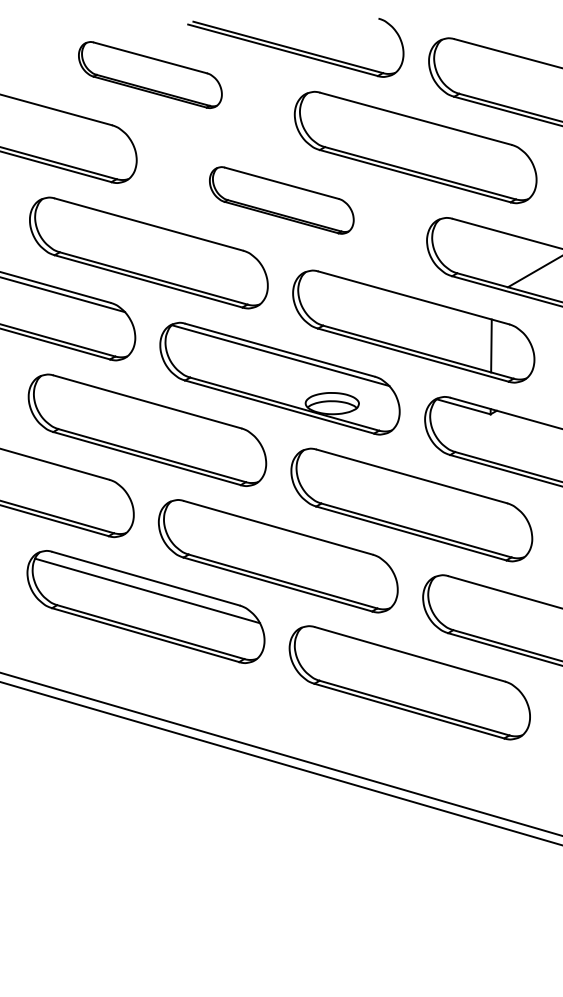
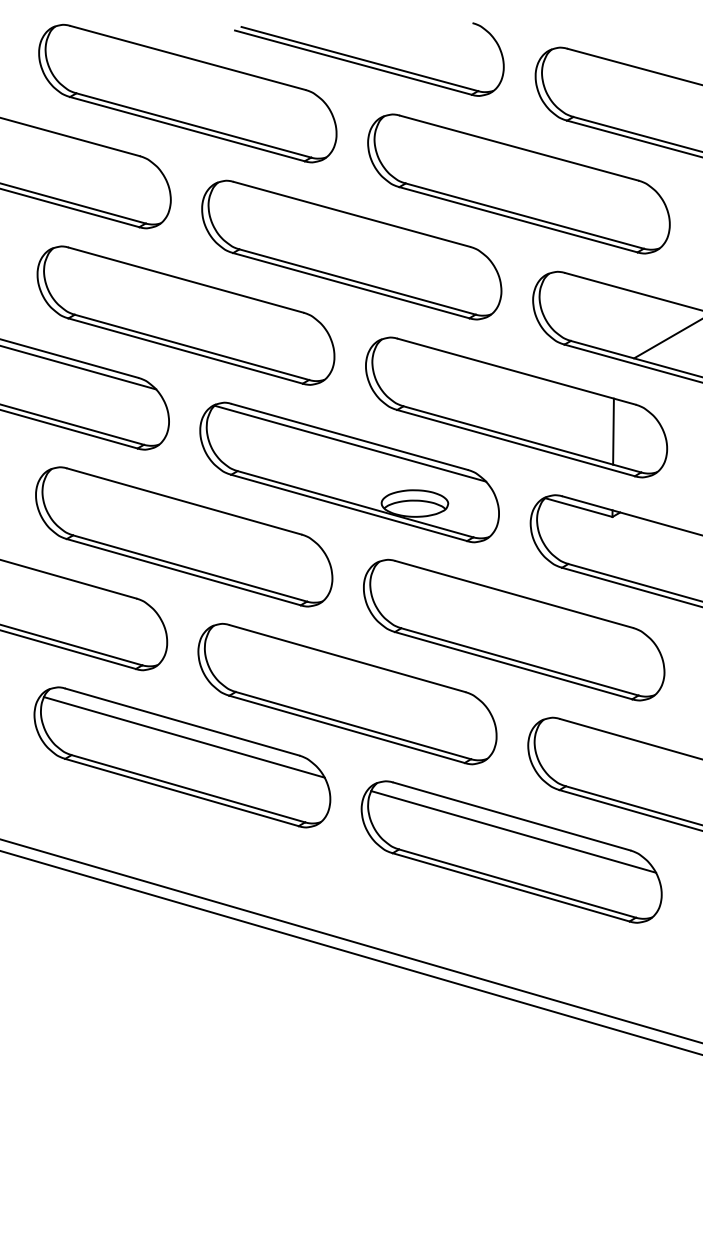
part: (150, 75) -> (187, 93), size x1.67
part: (281, 200) -> (351, 249), size x1.67
line: (411, 666) -> (513, 831), added

